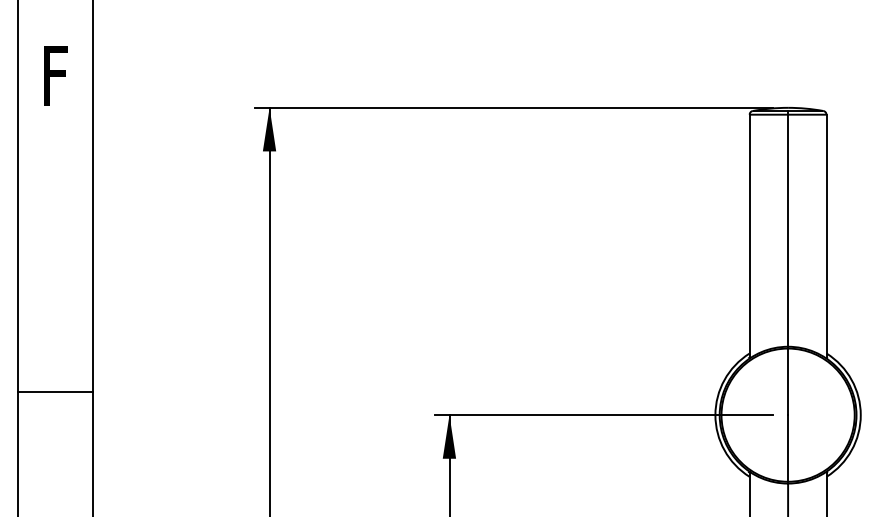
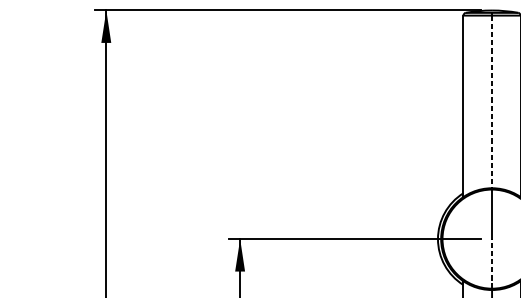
line: (788, 231) -> (492, 102), solid -> dashed
line: (788, 447) -> (492, 263), solid -> dashed

